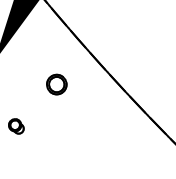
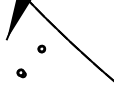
part: (56, 83) -> (41, 48), size x0.62

